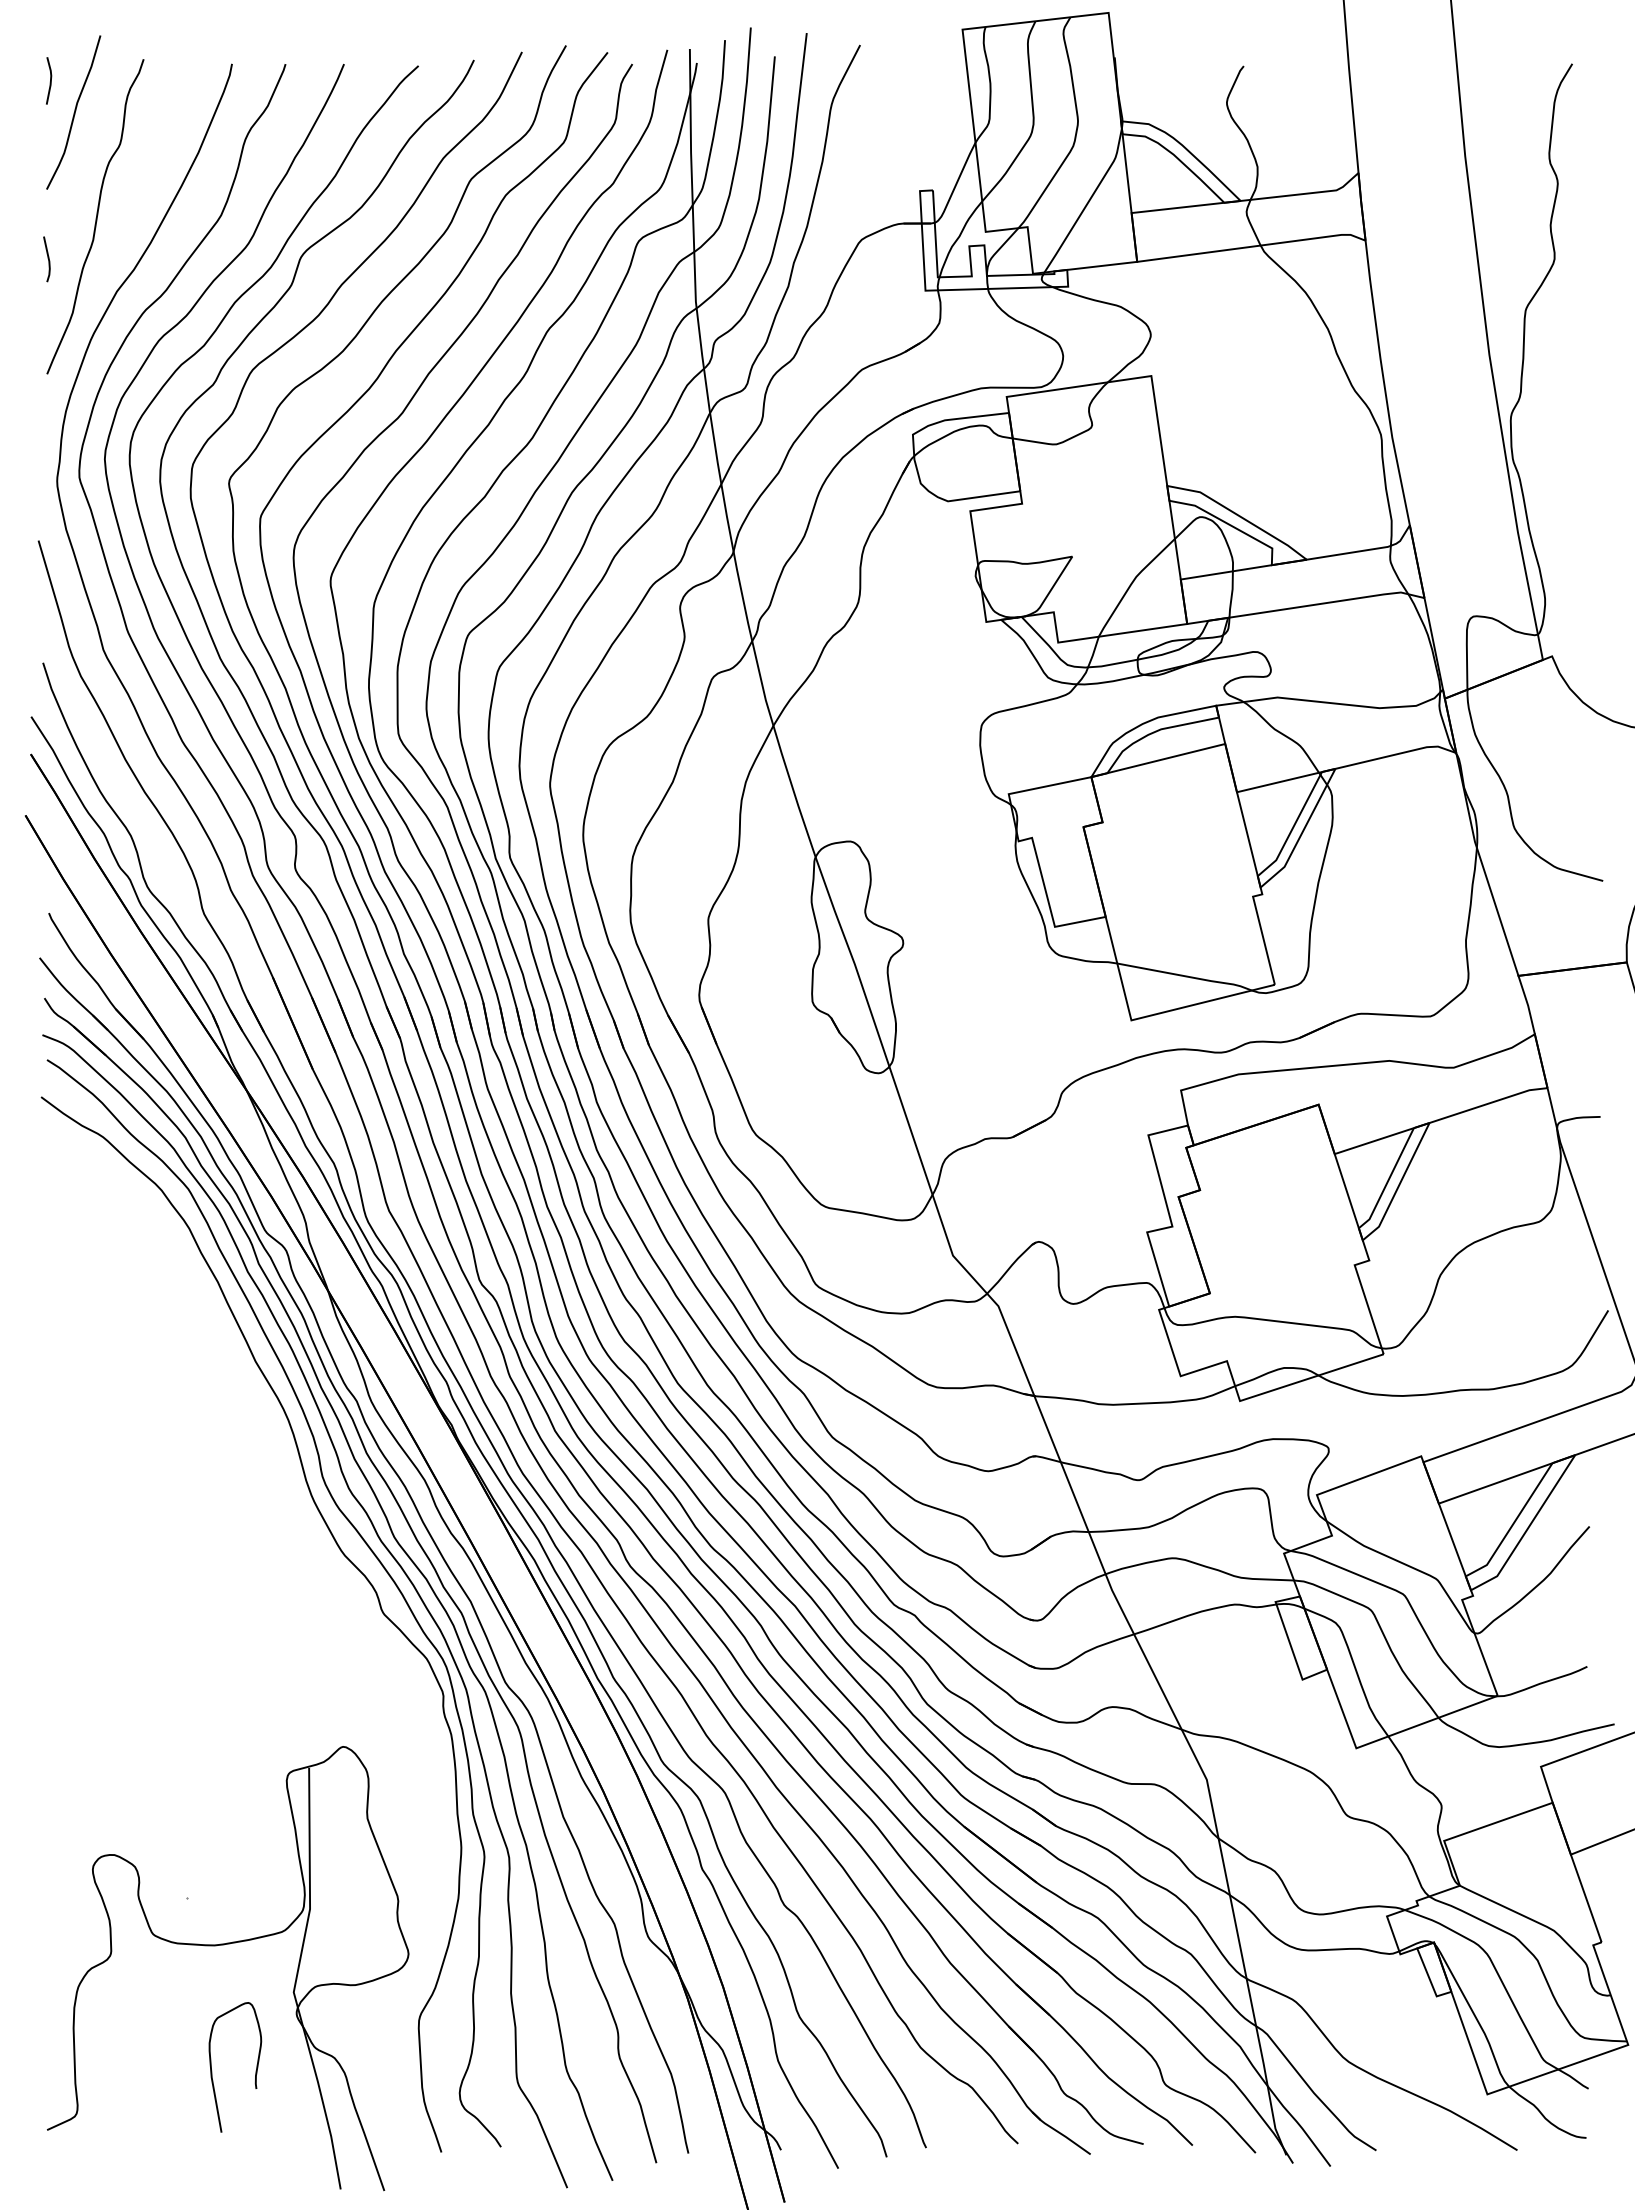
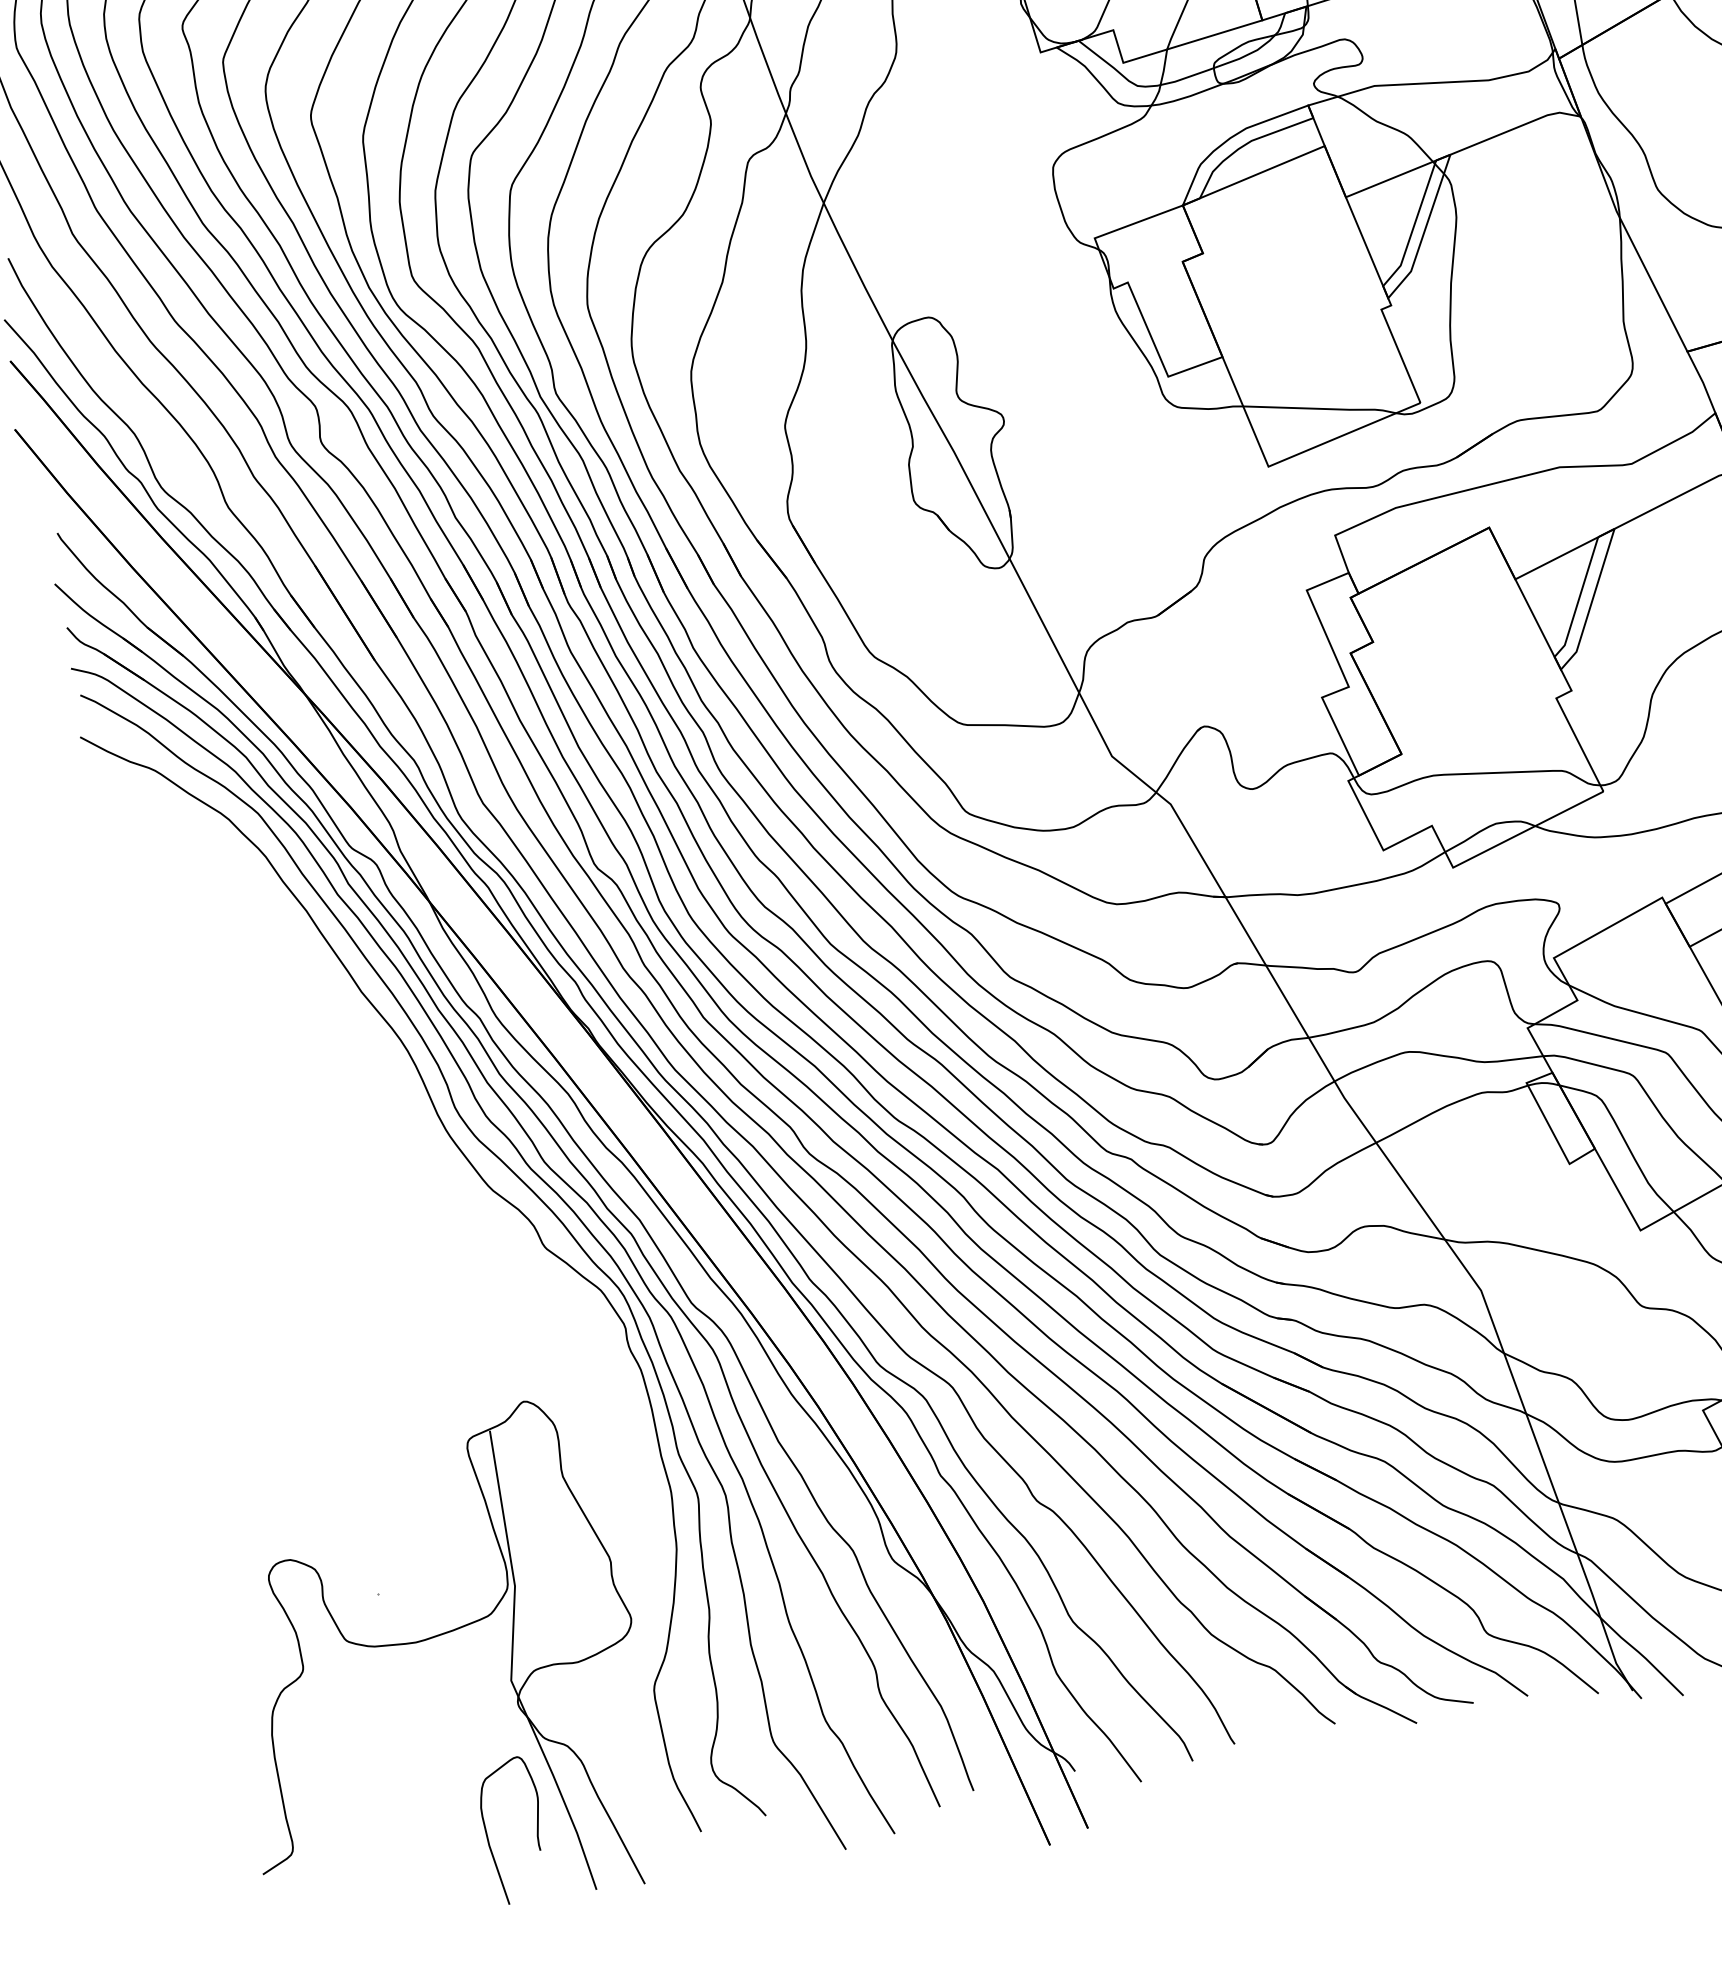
curve: (255, 2070) -> (536, 1830), moved

